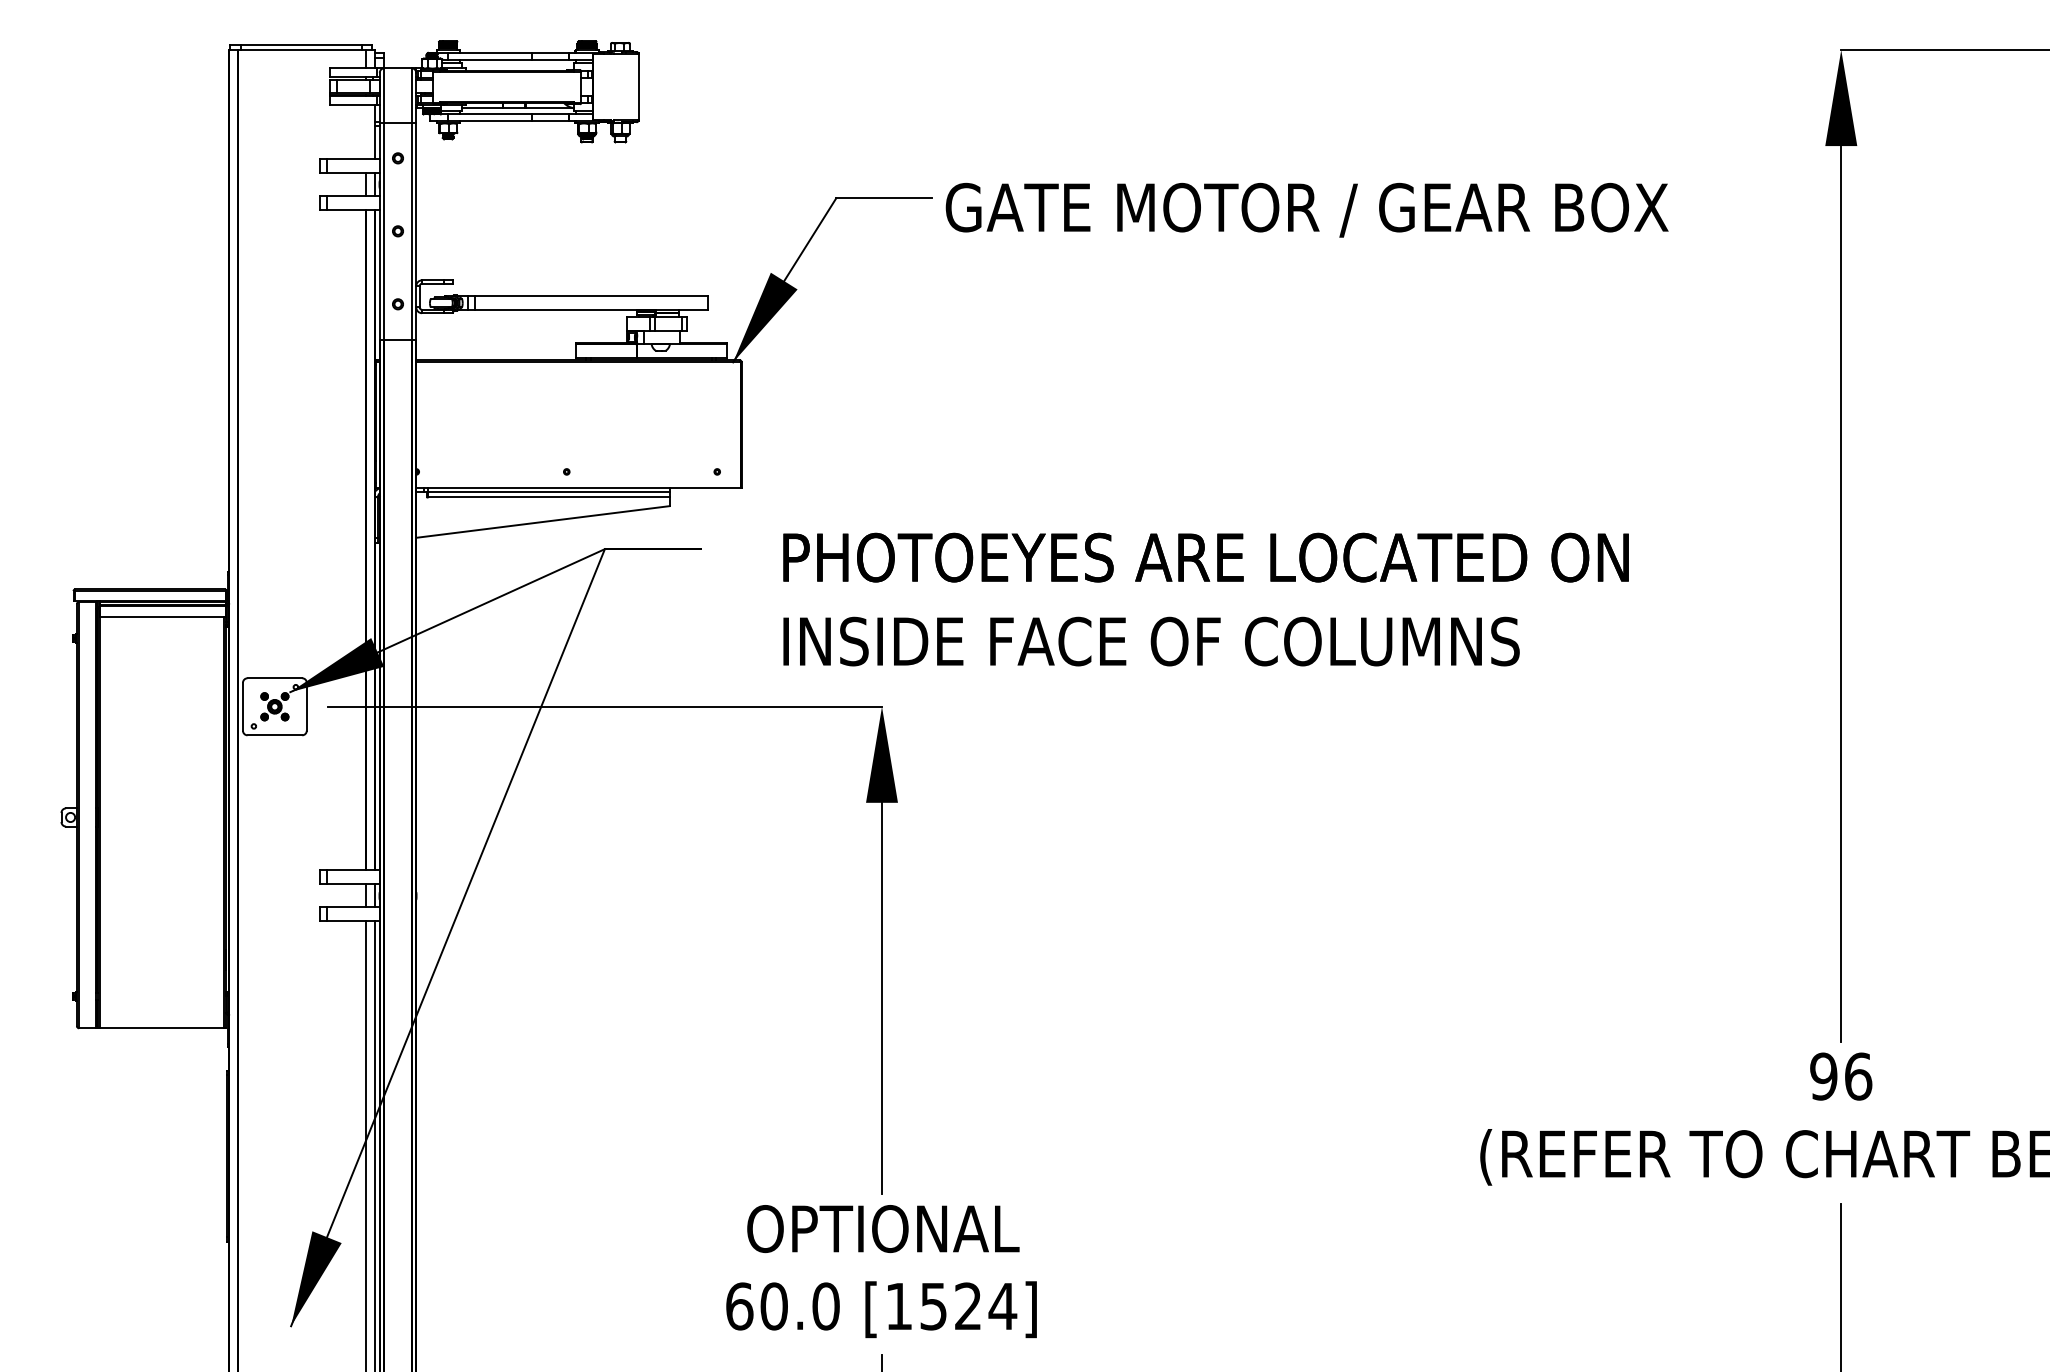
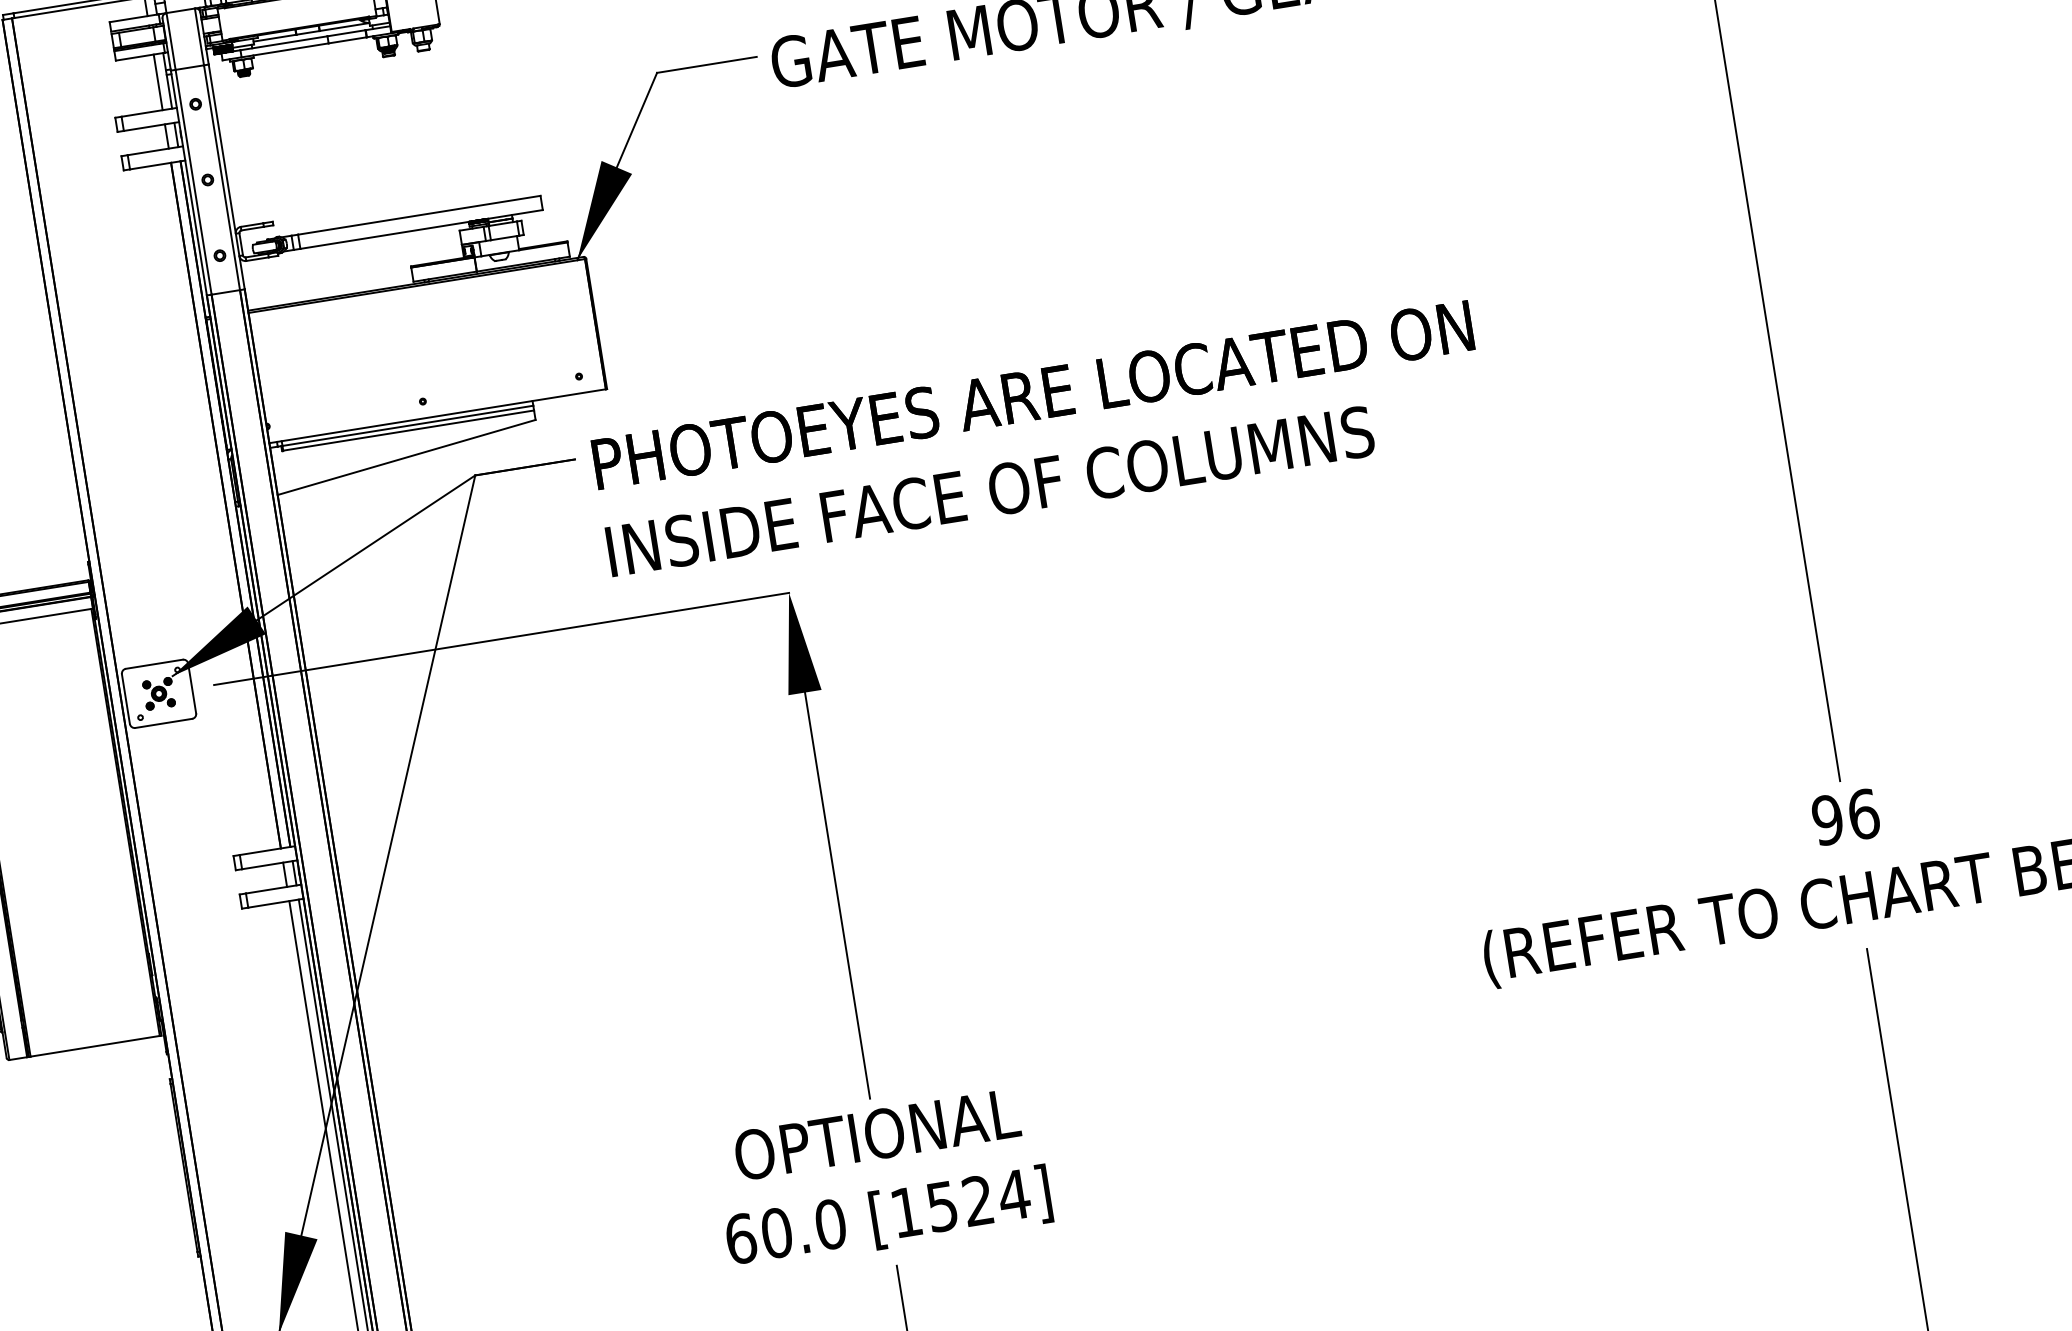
line: (366, 131) -> (158, 81), added
text: (1205, 599) -> (1039, 438), moved

